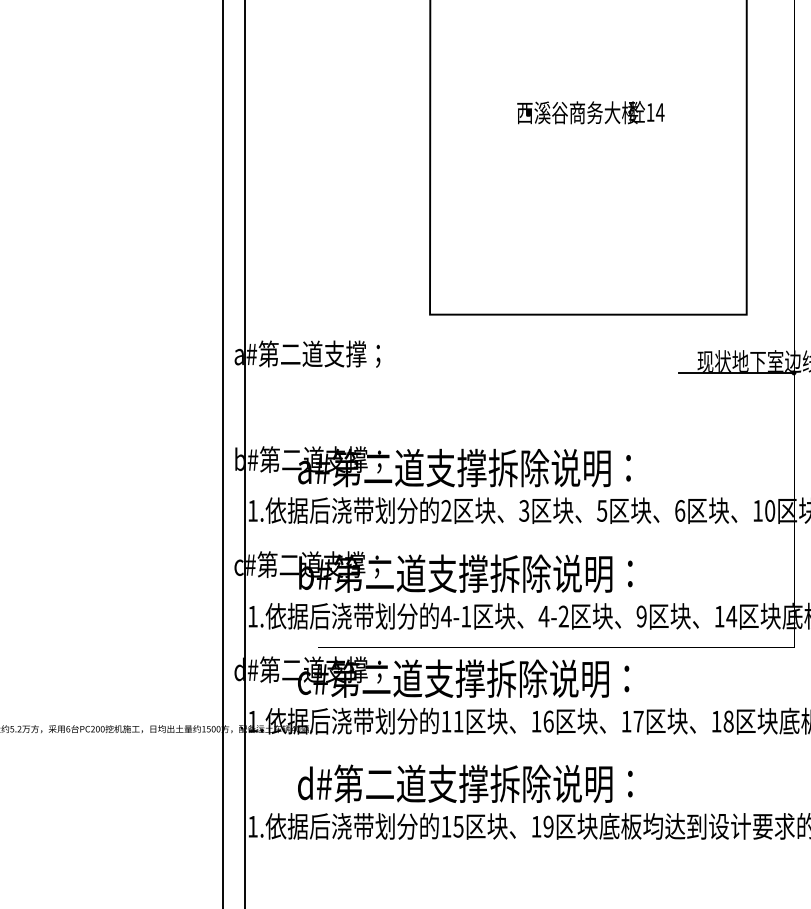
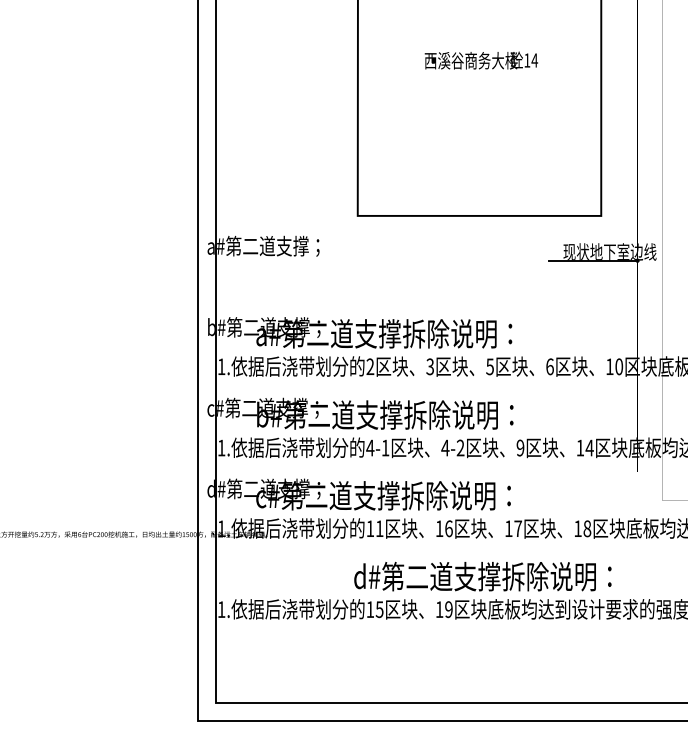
text: (464, 783) -> (482, 576), moved

